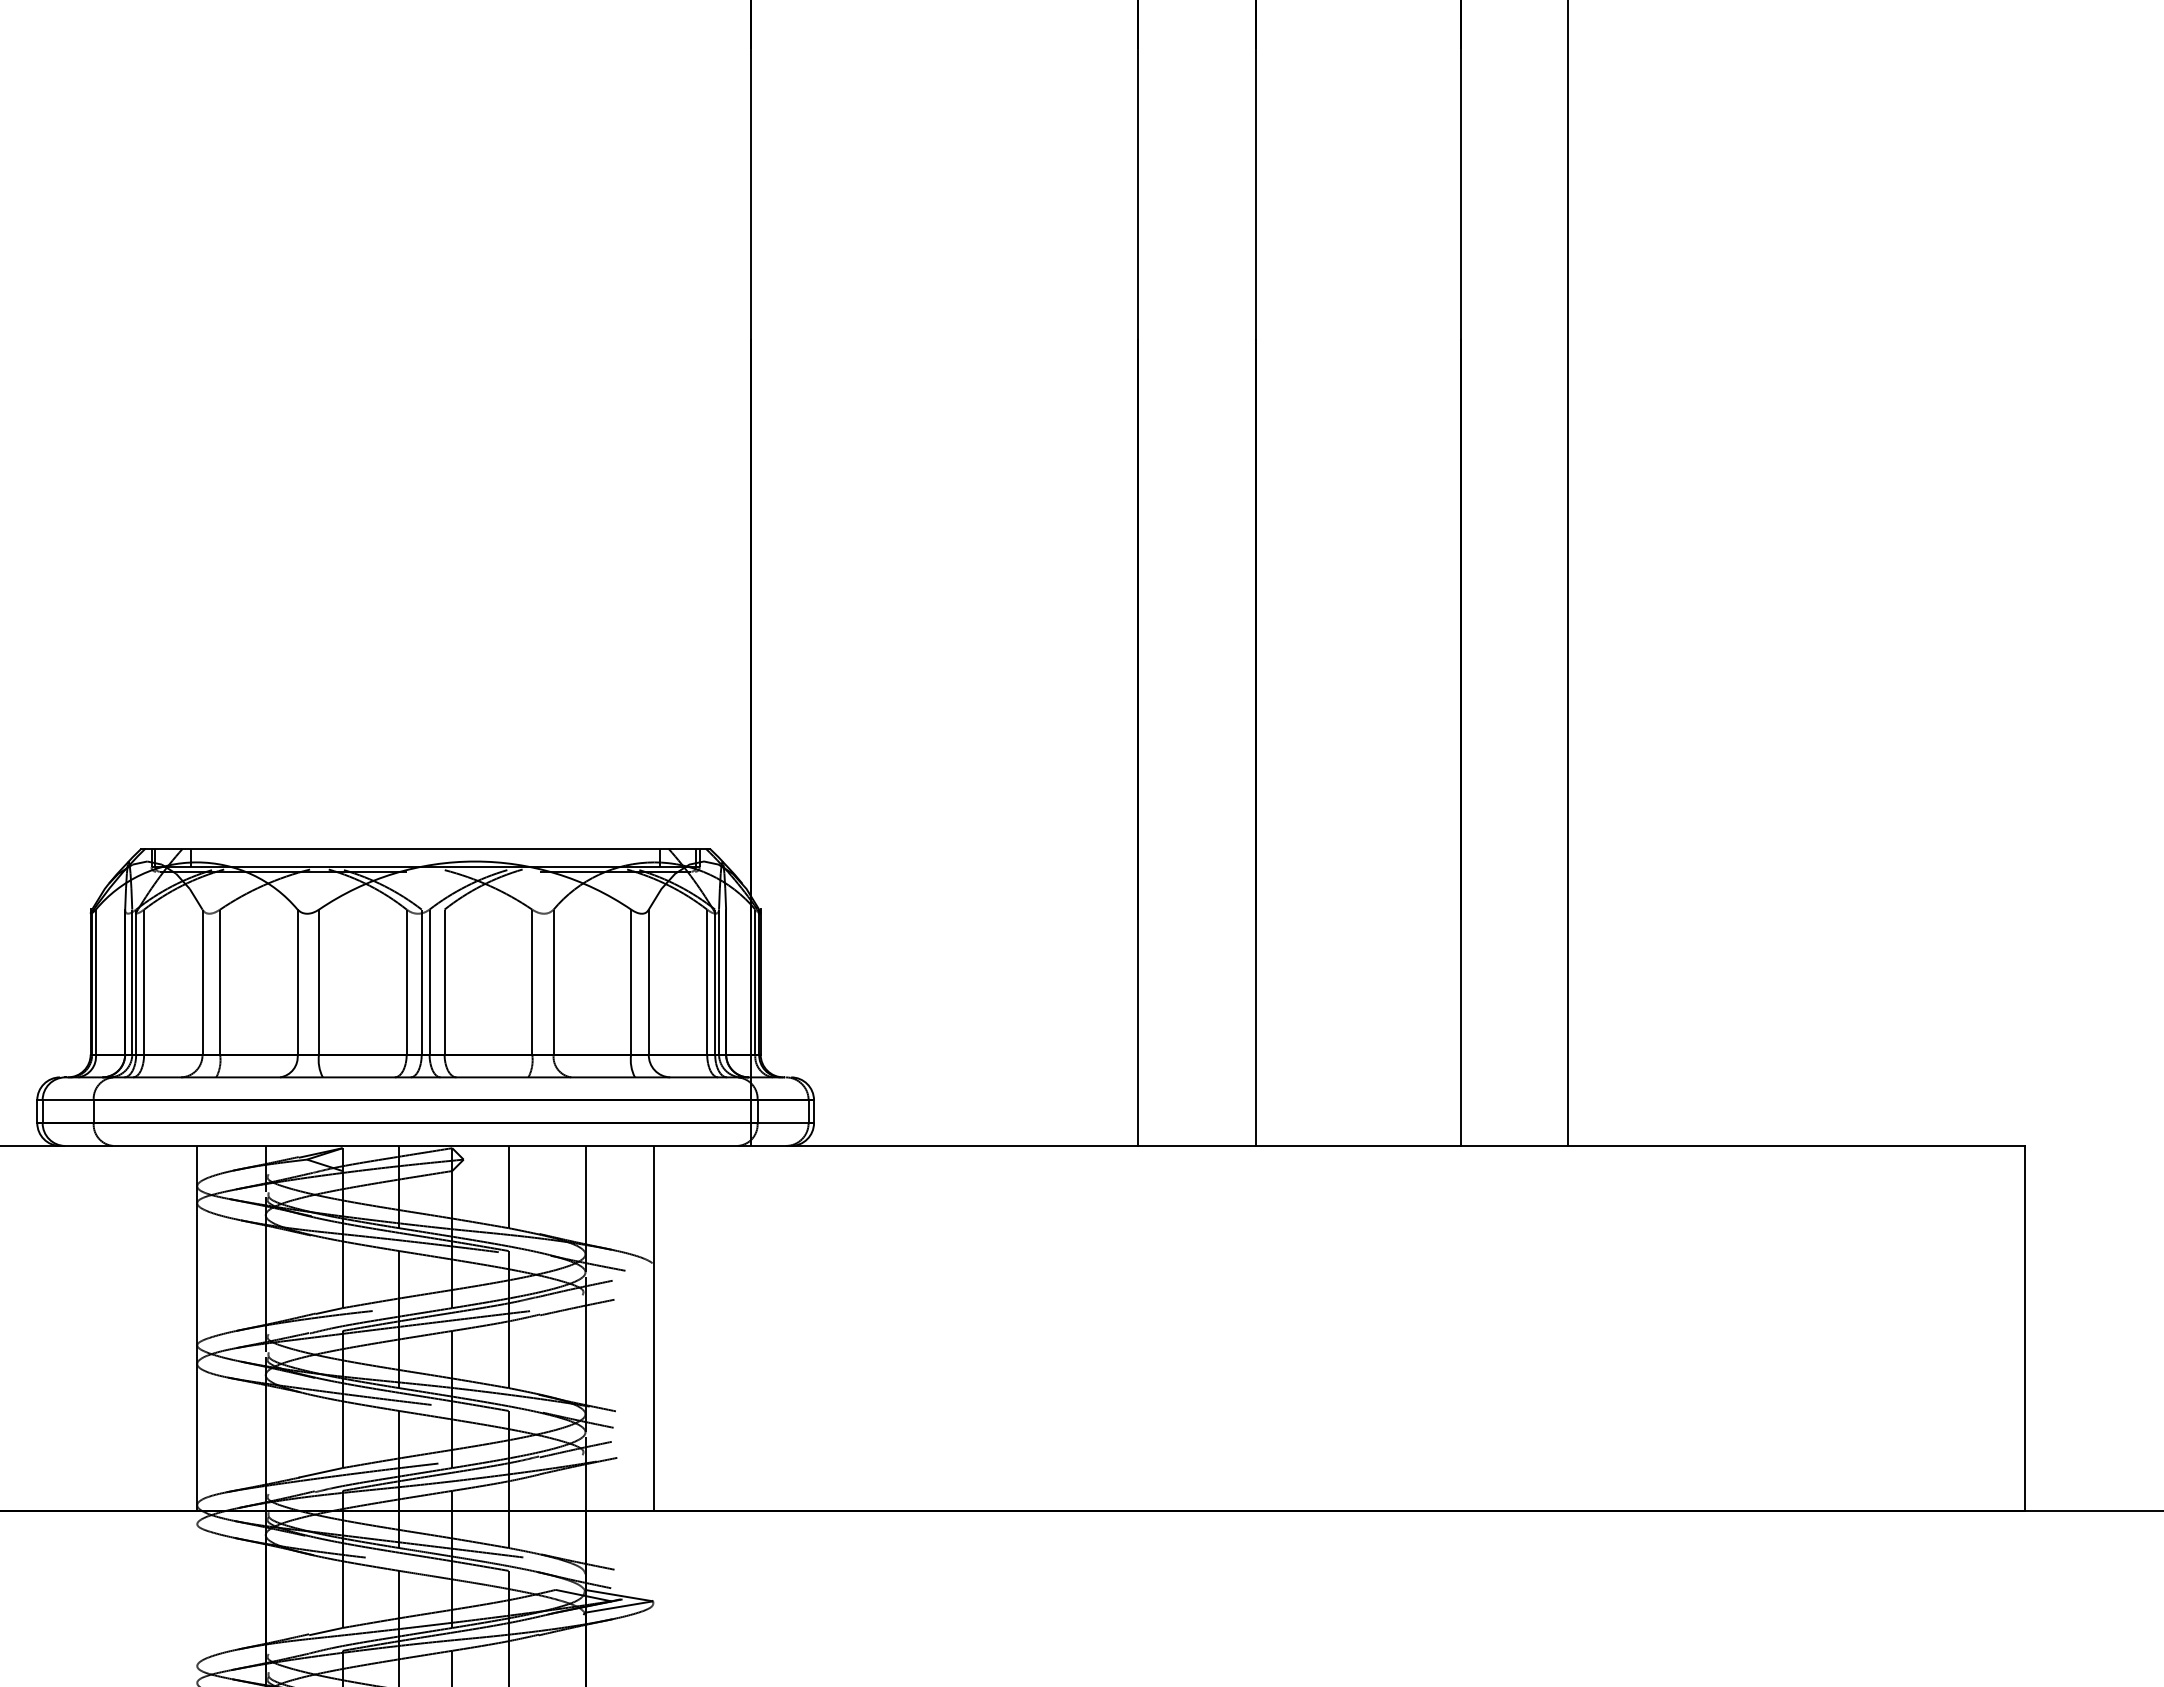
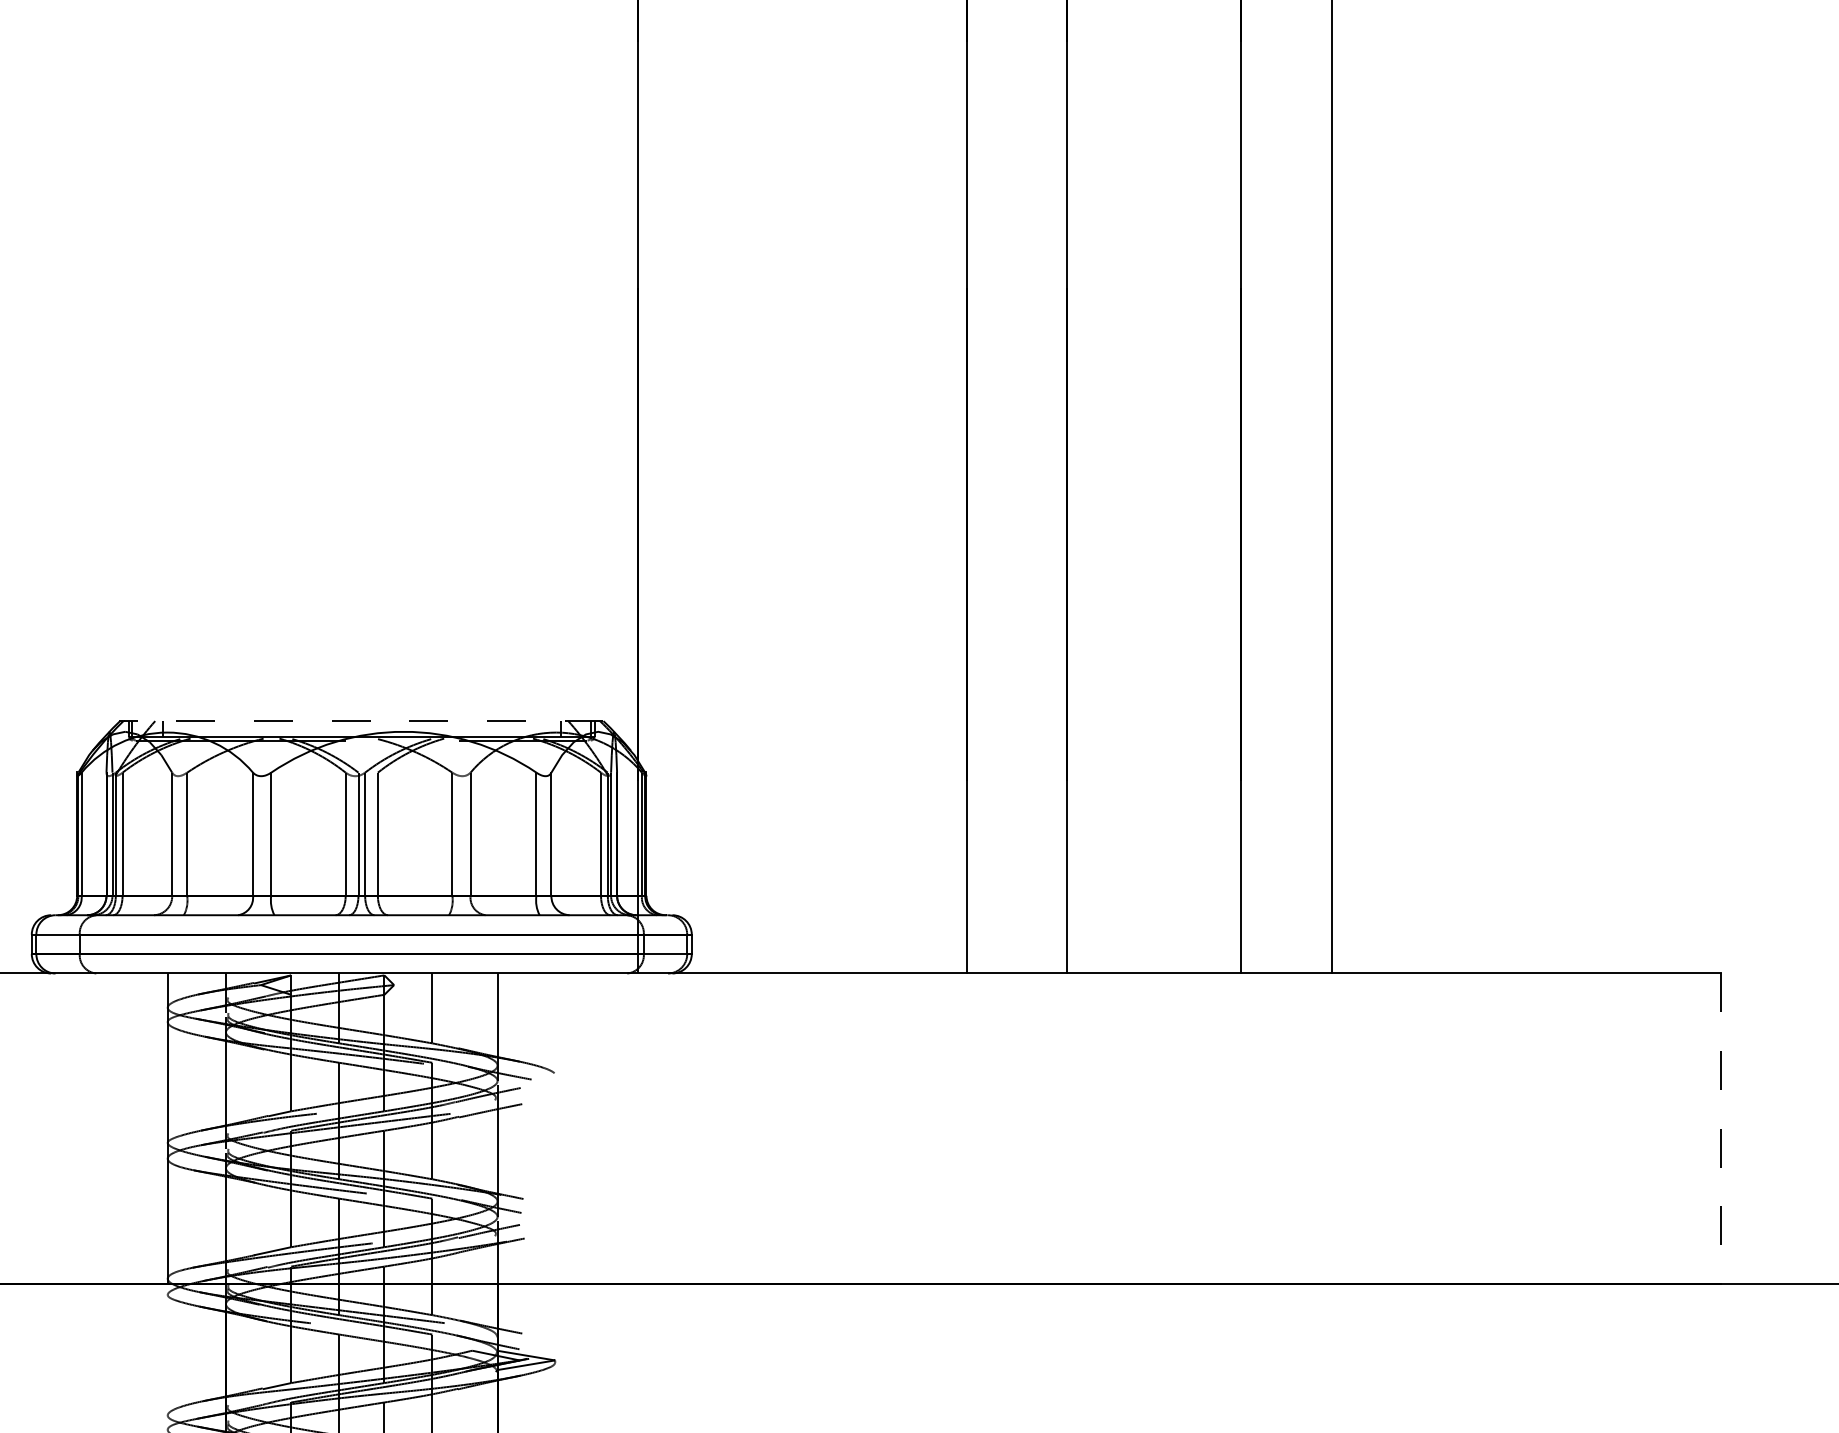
line: (427, 848) -> (363, 720), solid -> dashed
line: (654, 1328) -> (556, 1128), removed
line: (2024, 1328) -> (1720, 1128), solid -> dashed

